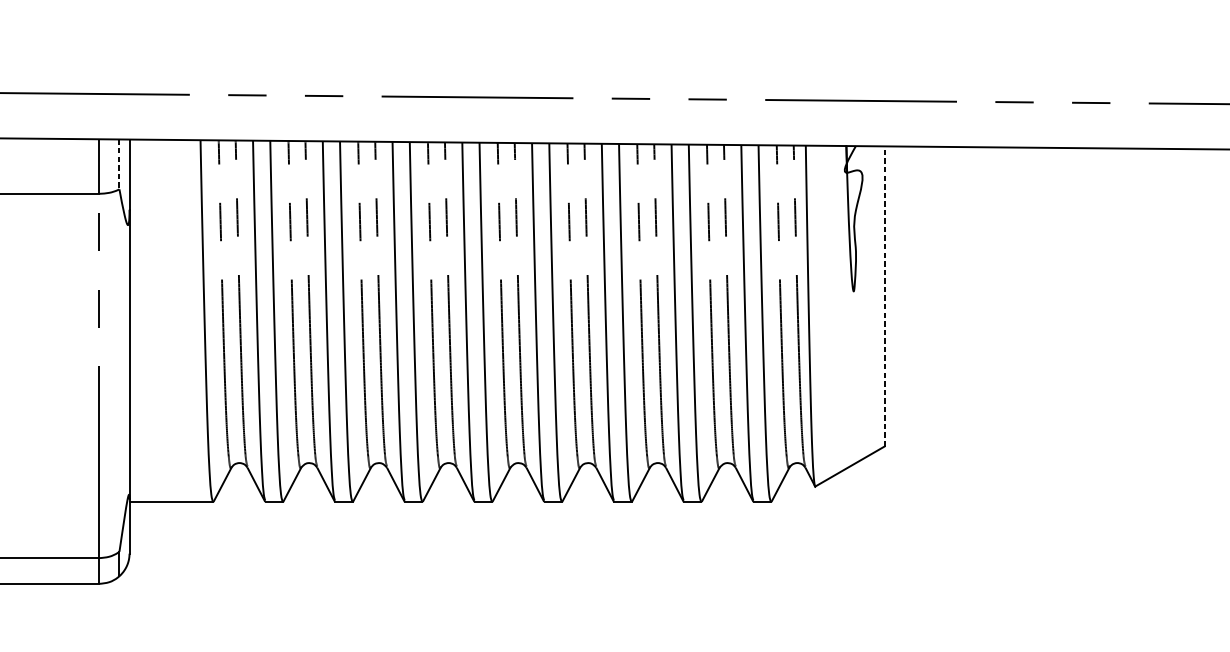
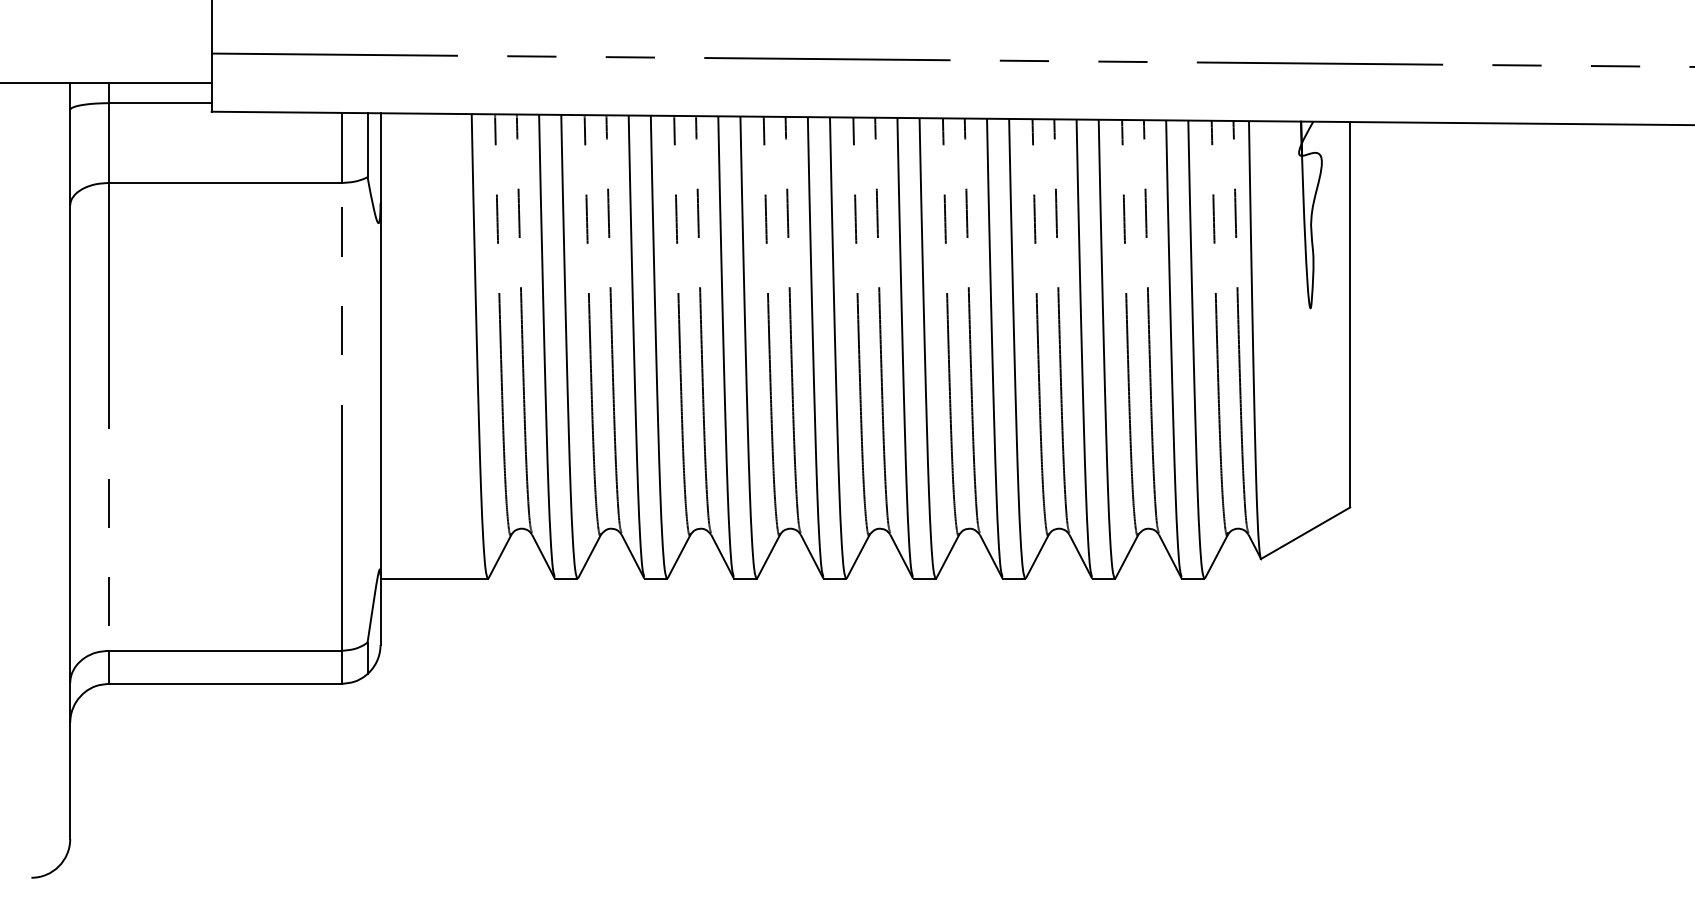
line: (119, 164) -> (367, 145), dashed -> solid
line: (884, 296) -> (1350, 314), dashed -> solid

